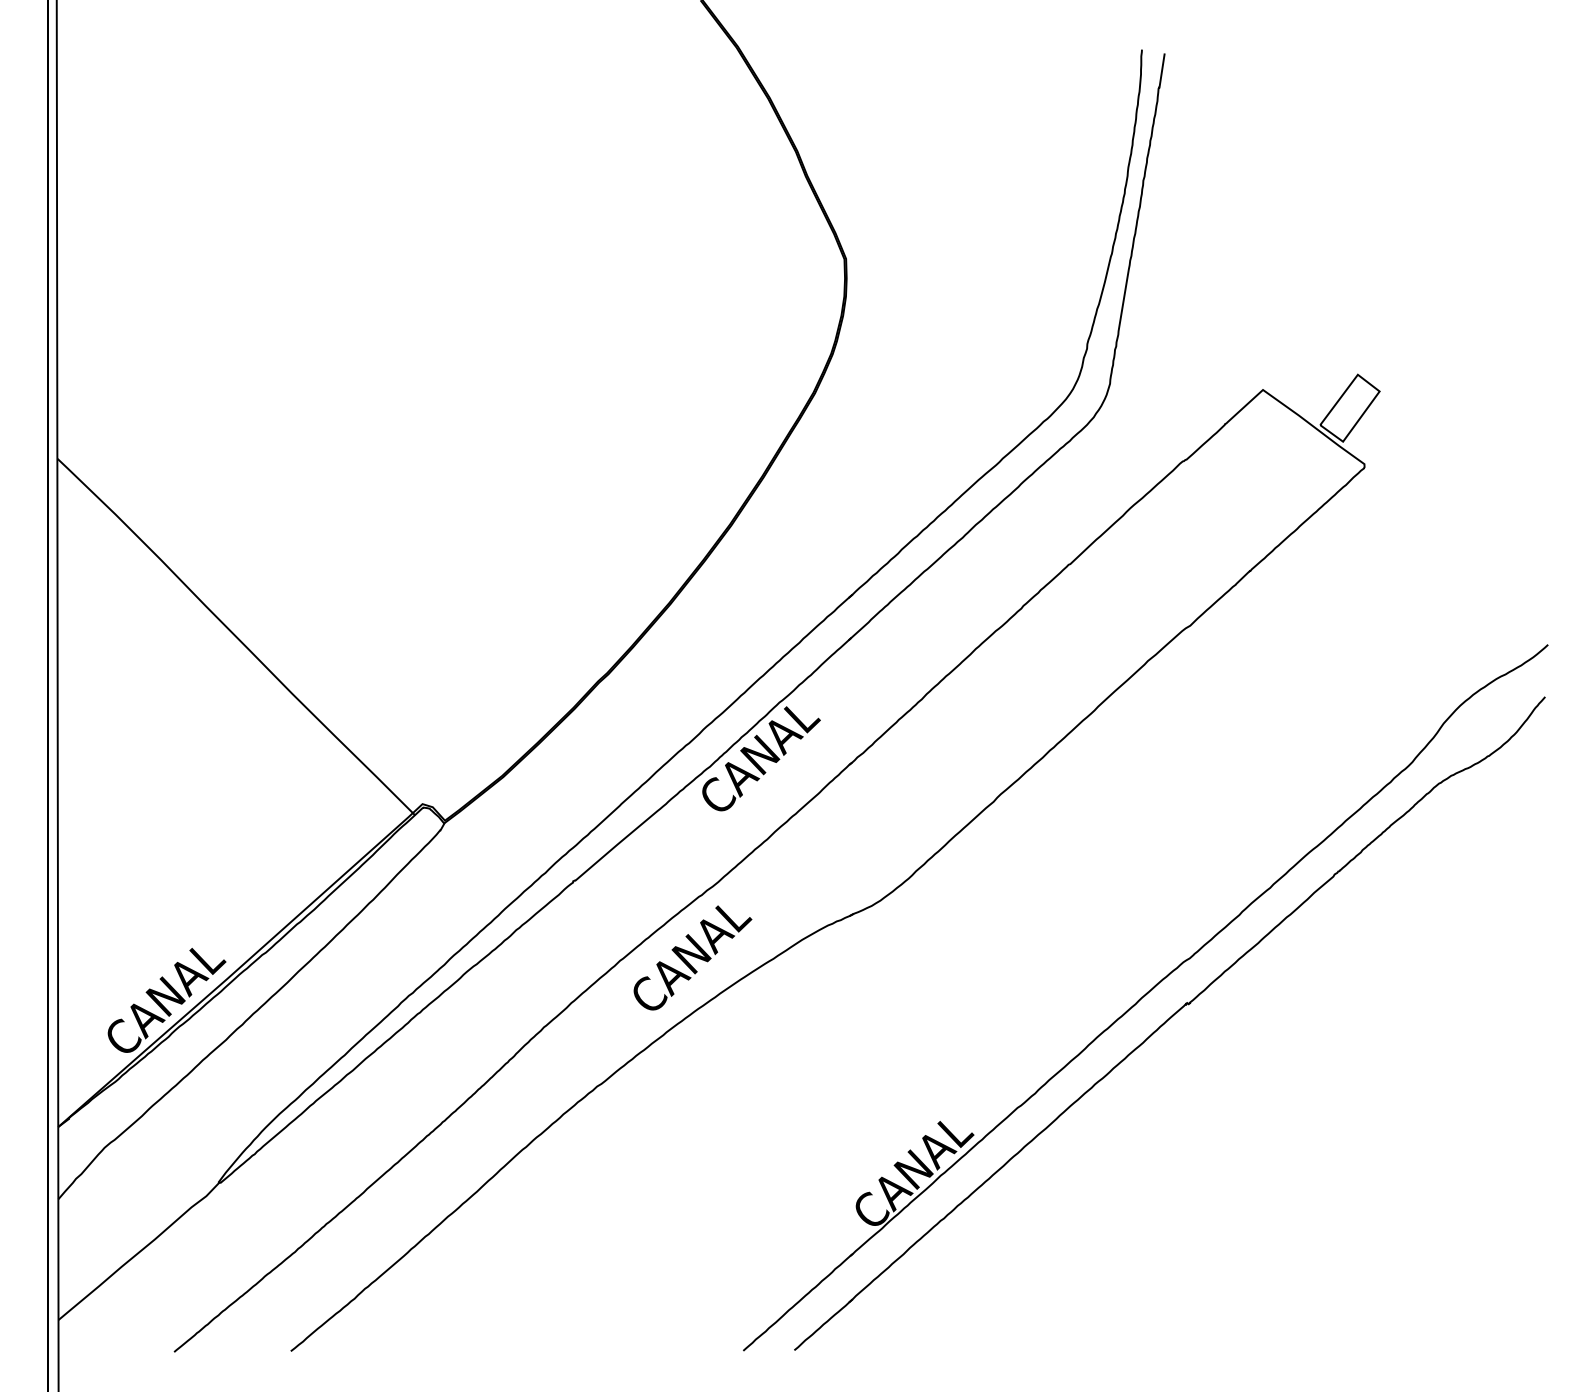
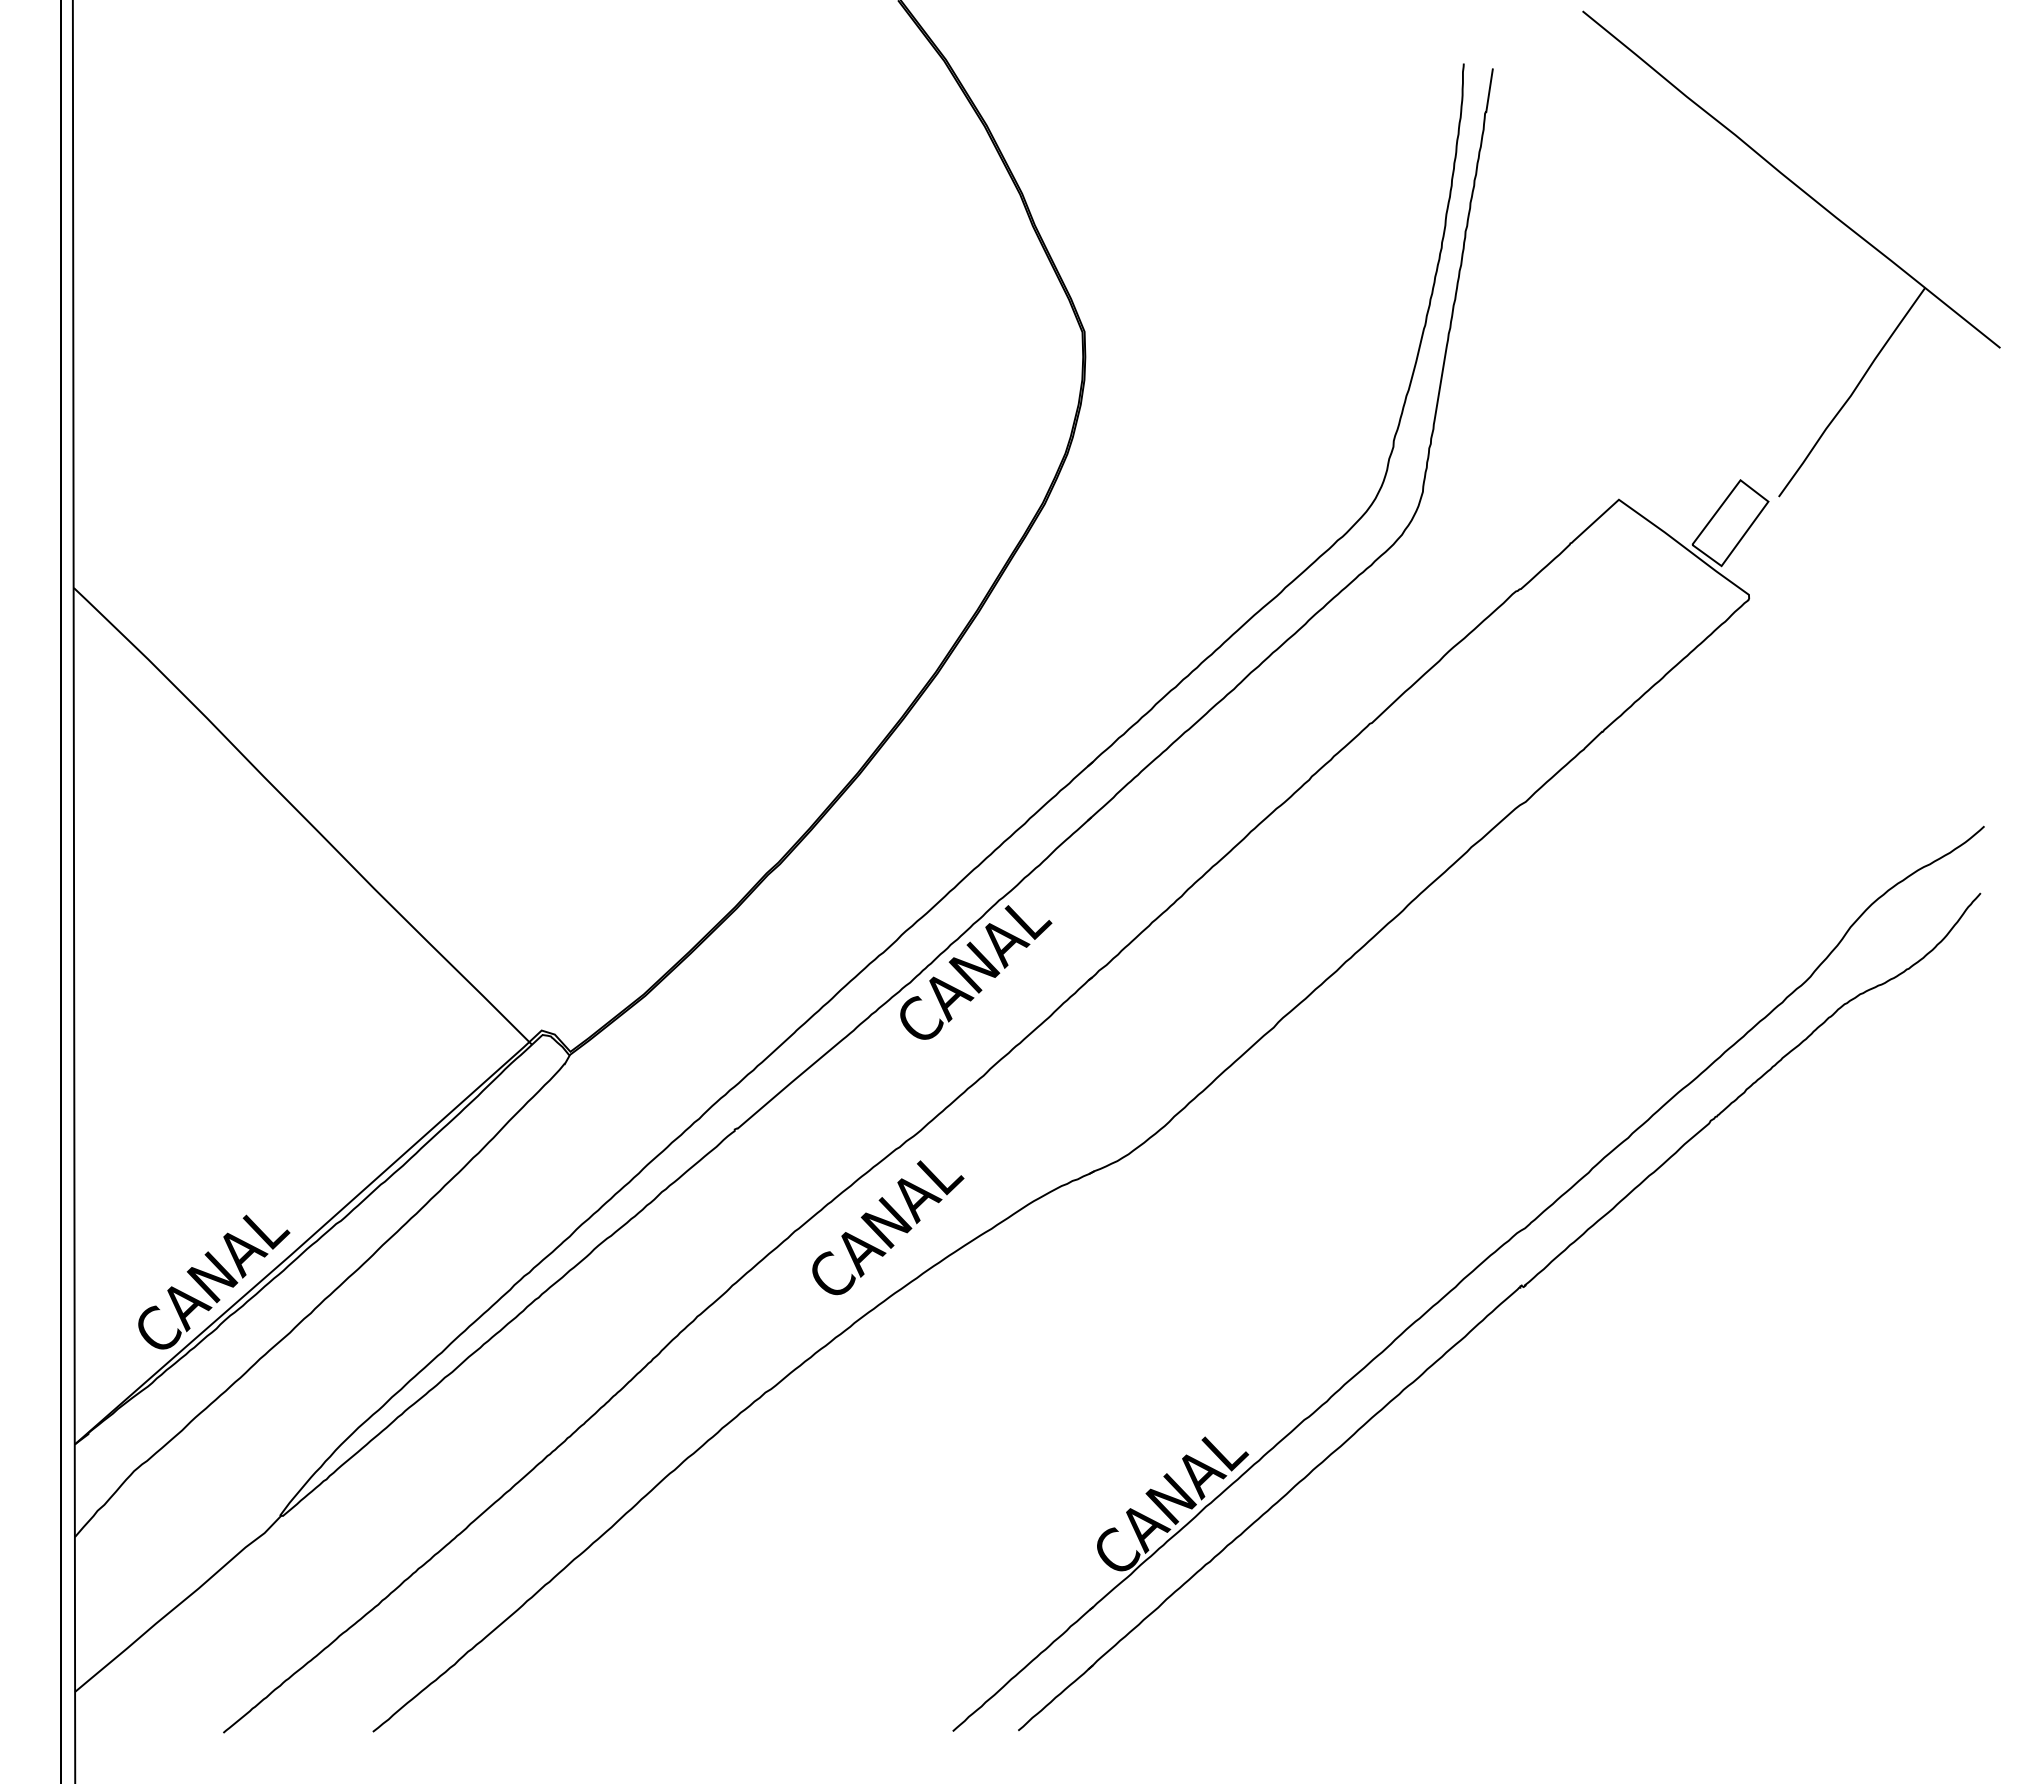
part: (1424, 164) -> (1825, 210), added

